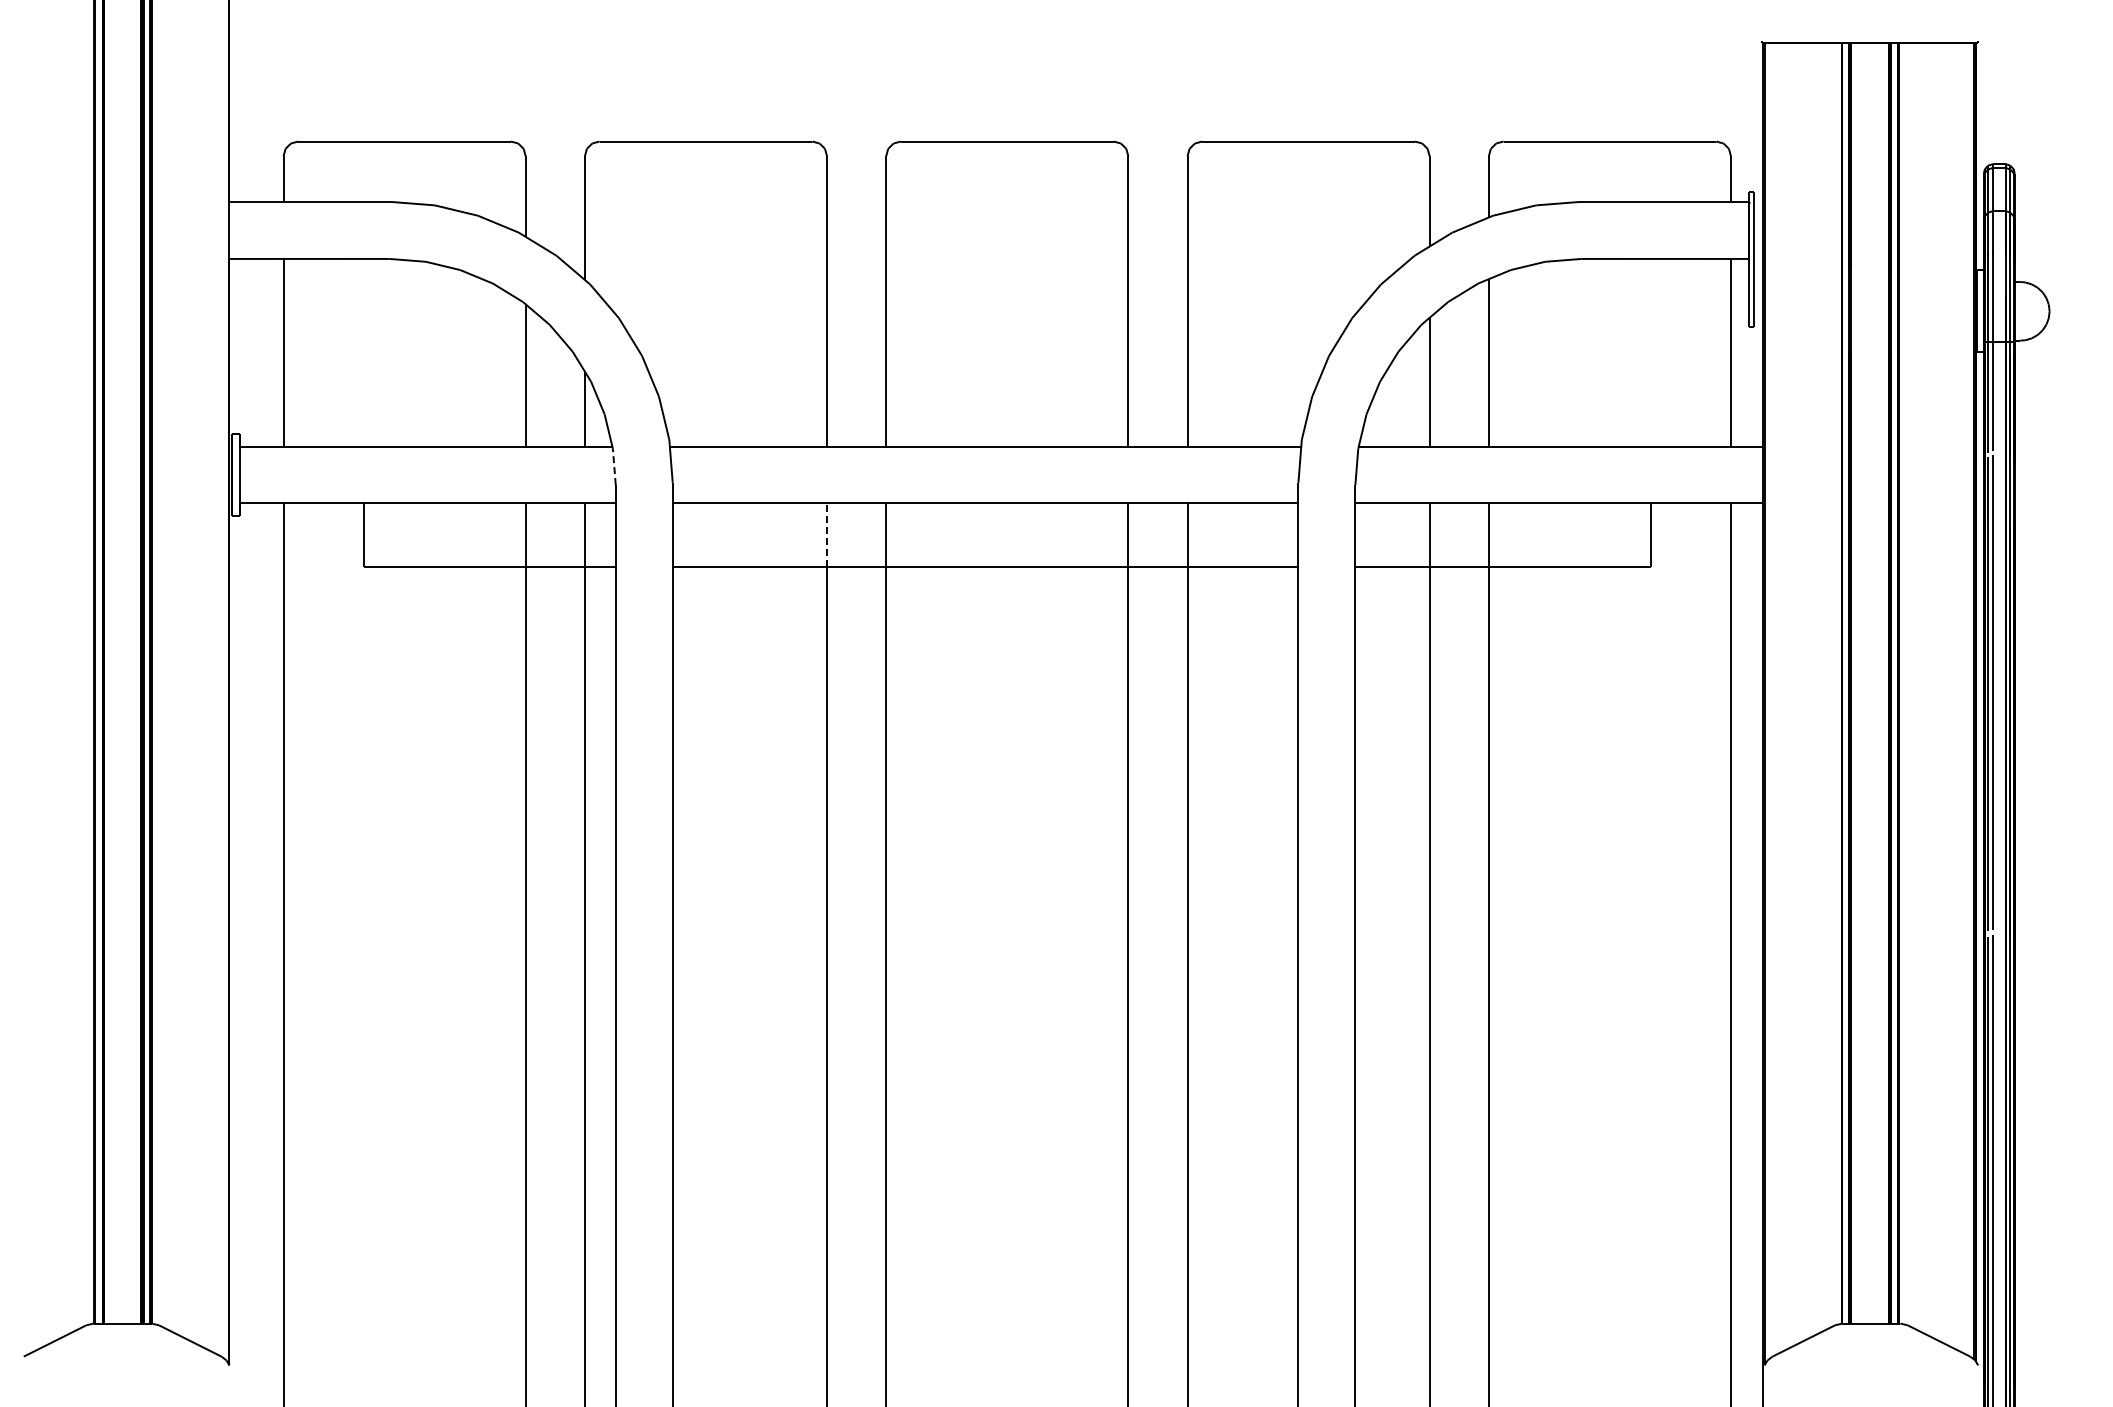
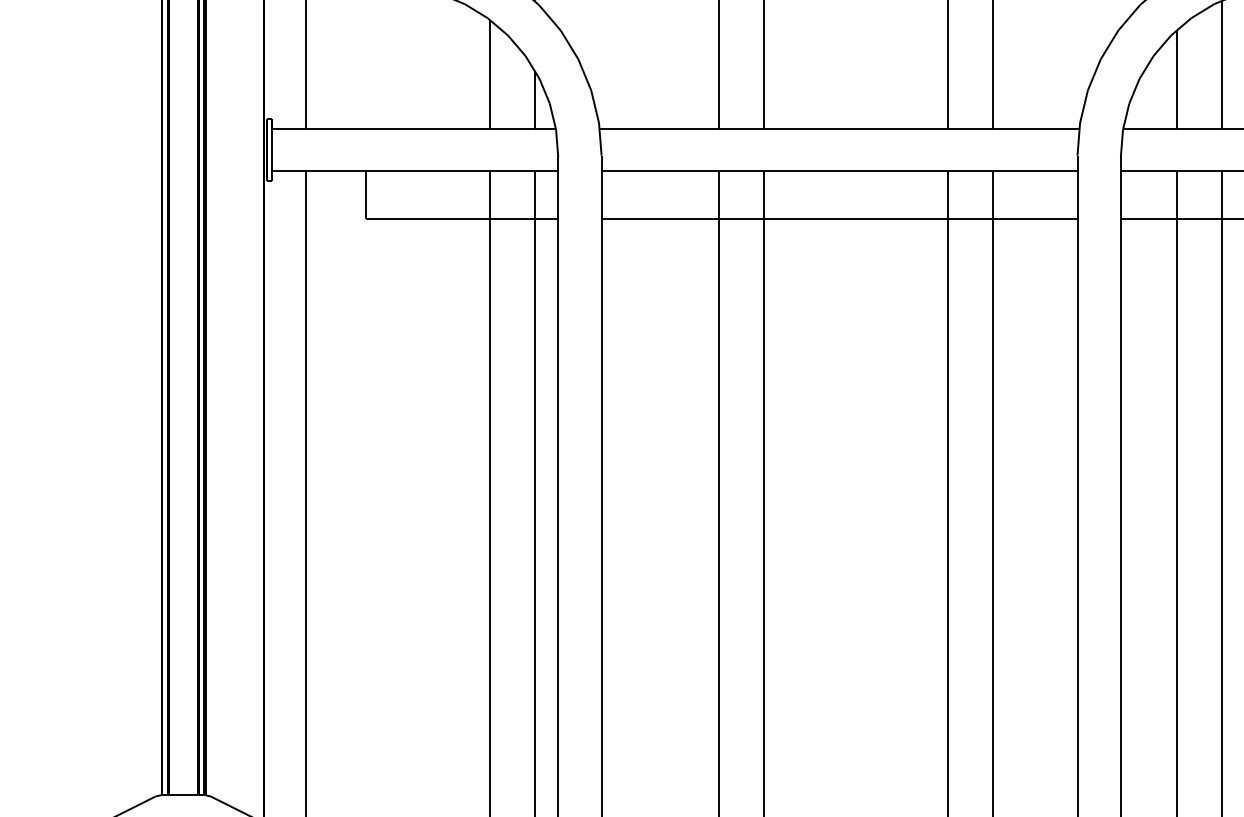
line: (614, 466) -> (557, 143), dashed -> solid
line: (827, 534) -> (719, 195), dashed -> solid

